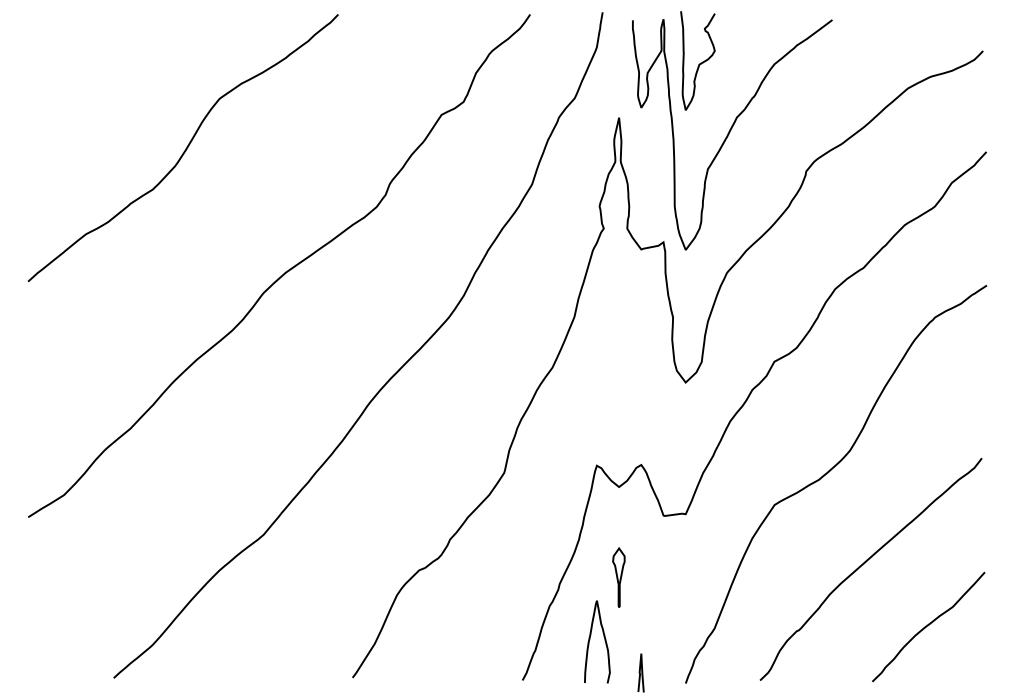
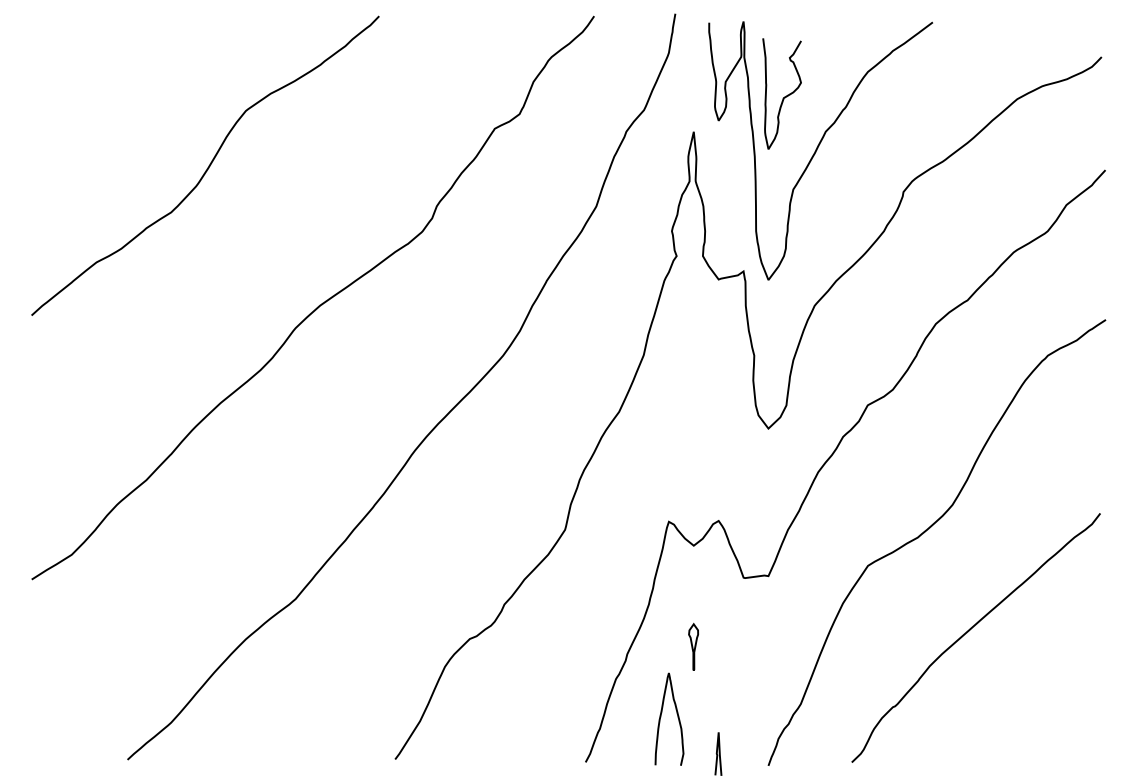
curve: (700, 62) -> (784, 95), moved
part: (618, 577) -> (693, 647), size x0.7
curve: (928, 626) -> (1040, 701), removed

